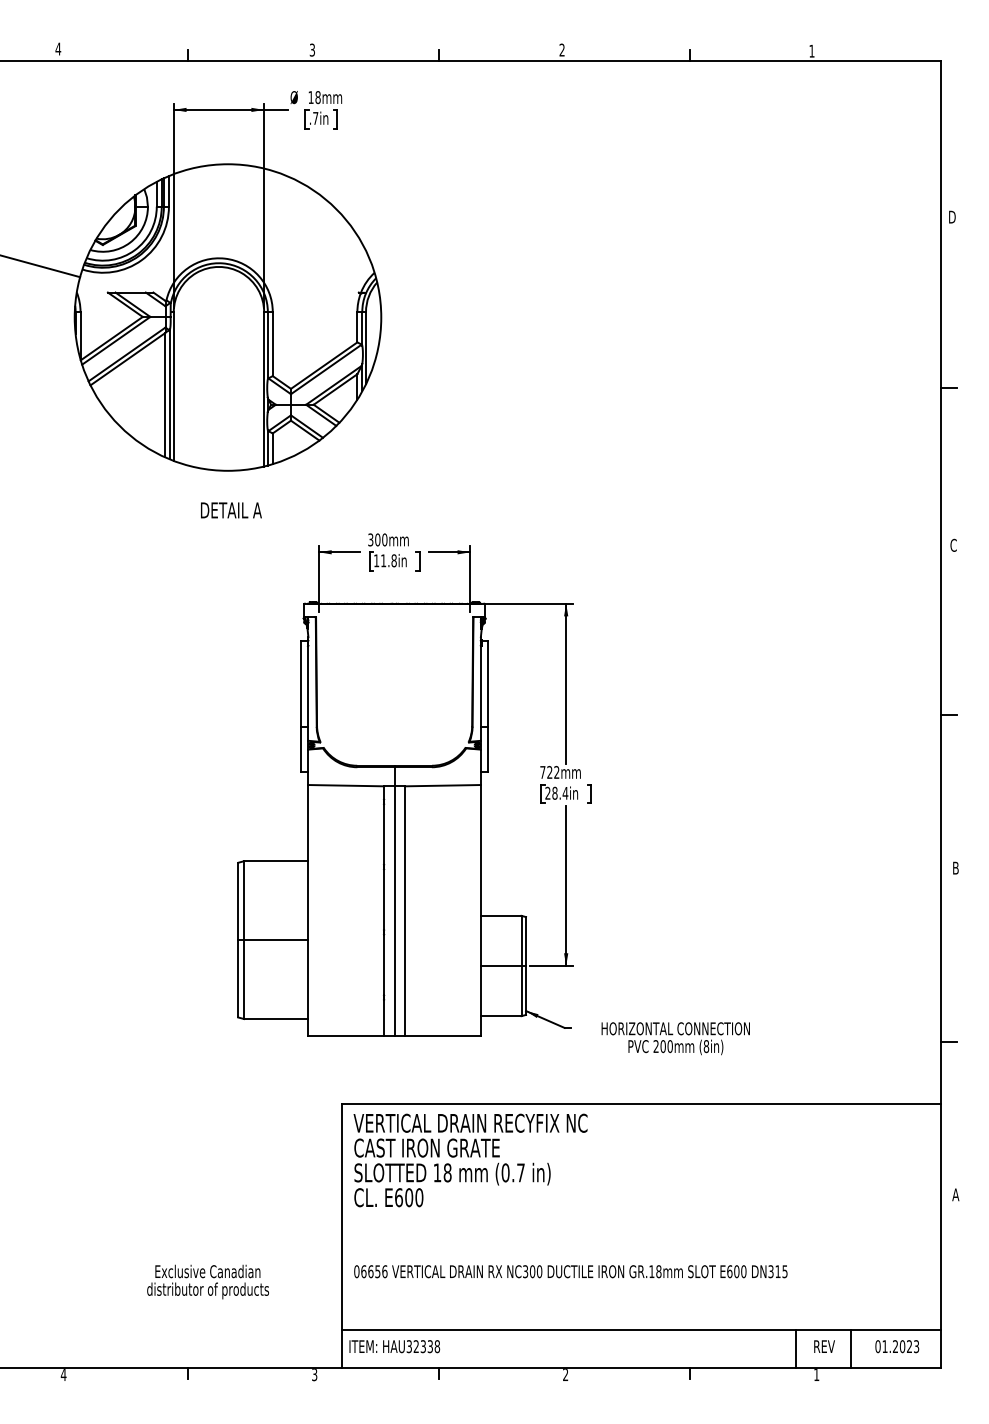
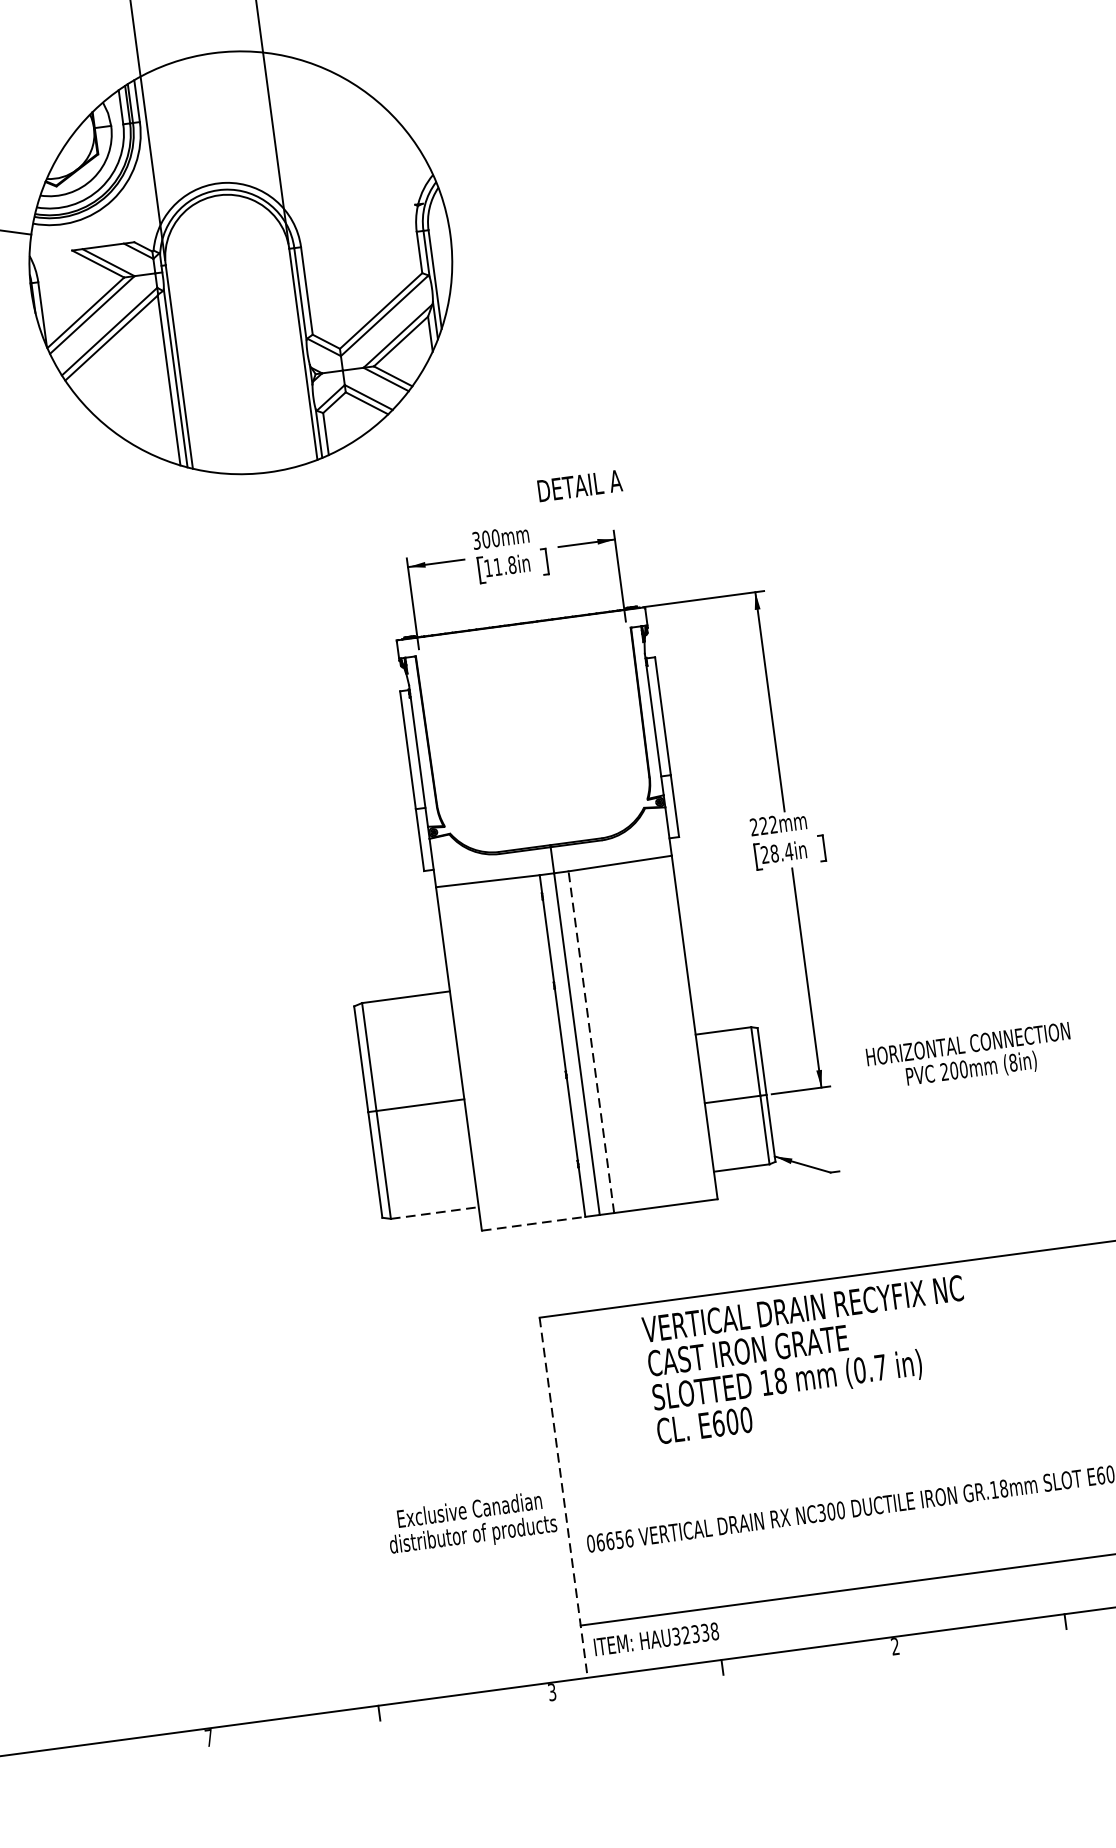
text: (231, 510) -> (580, 486), moved
text: (542, 771) -> (753, 826), 722mm -> 222mm
line: (405, 911) -> (591, 1042), solid -> dashed
line: (276, 1019) -> (435, 1213), solid -> dashed
line: (346, 1036) -> (533, 1224), solid -> dashed
text: (675, 1038) -> (969, 1057), moved
text: (470, 1160) -> (809, 1359), moved
line: (341, 1236) -> (563, 1498), solid -> dashed
text: (207, 1281) -> (470, 1523), moved
text: (63, 1374) -> (208, 1737), 4 -> 7

